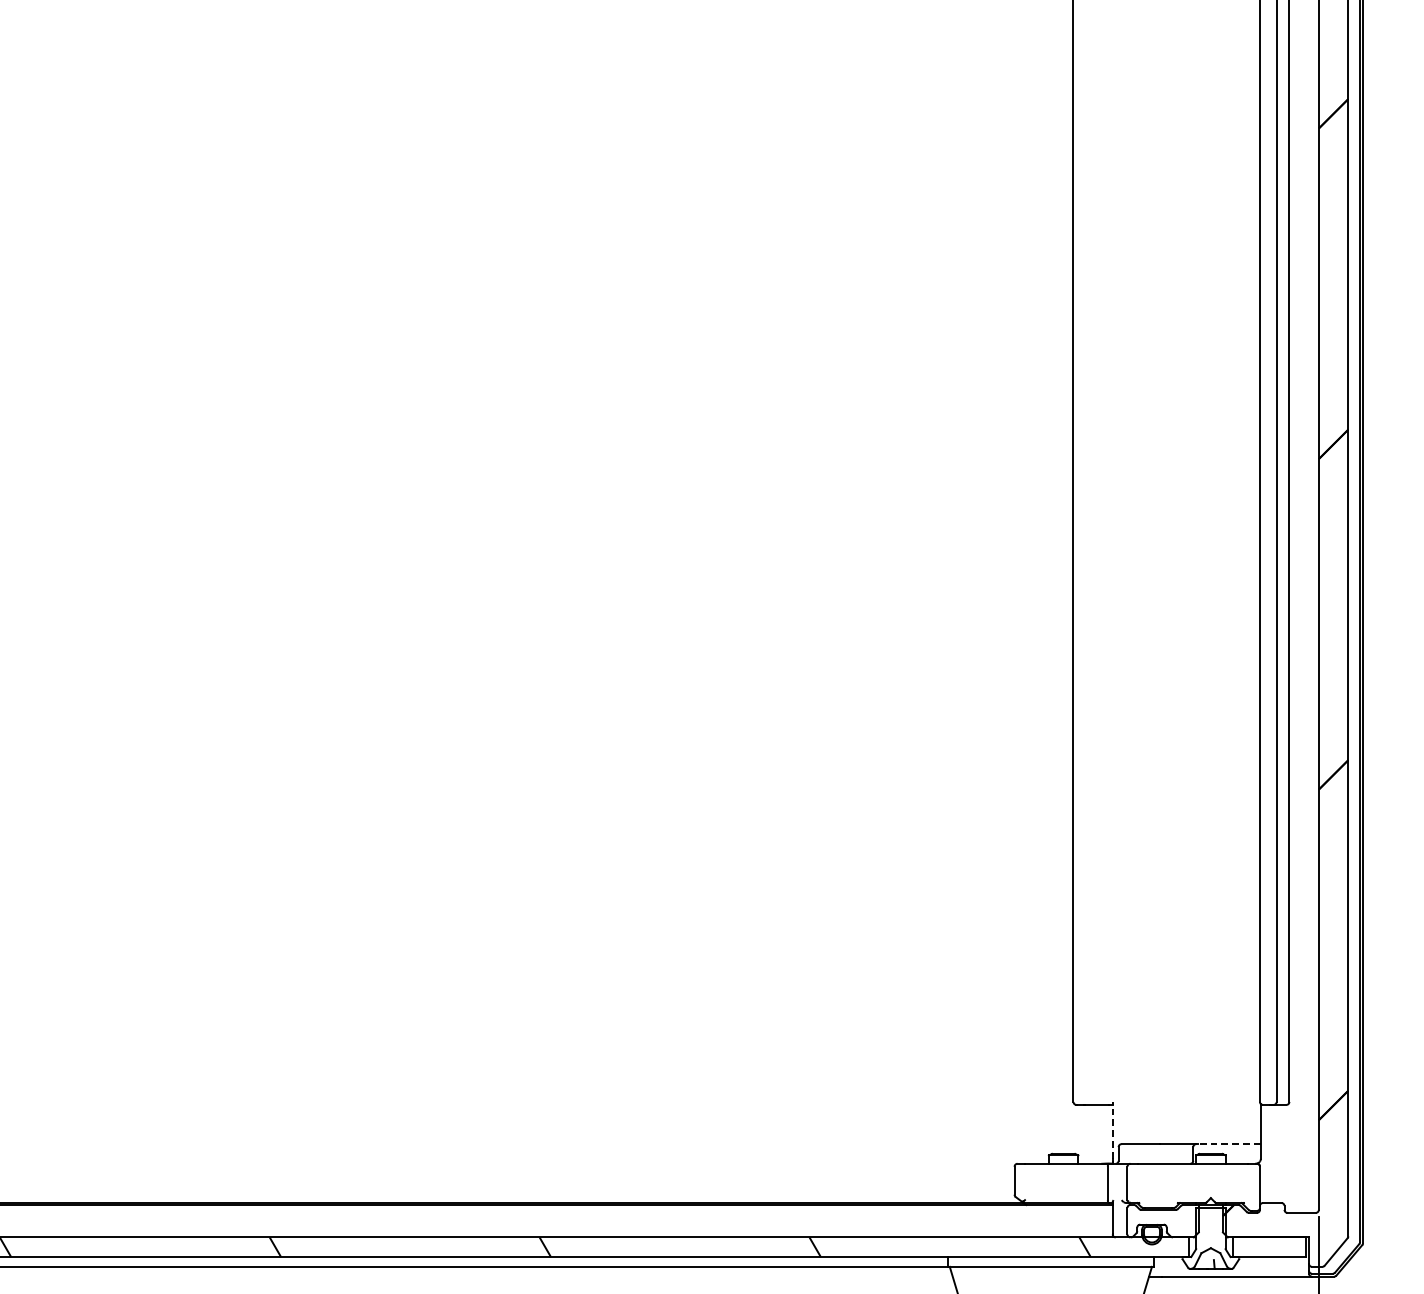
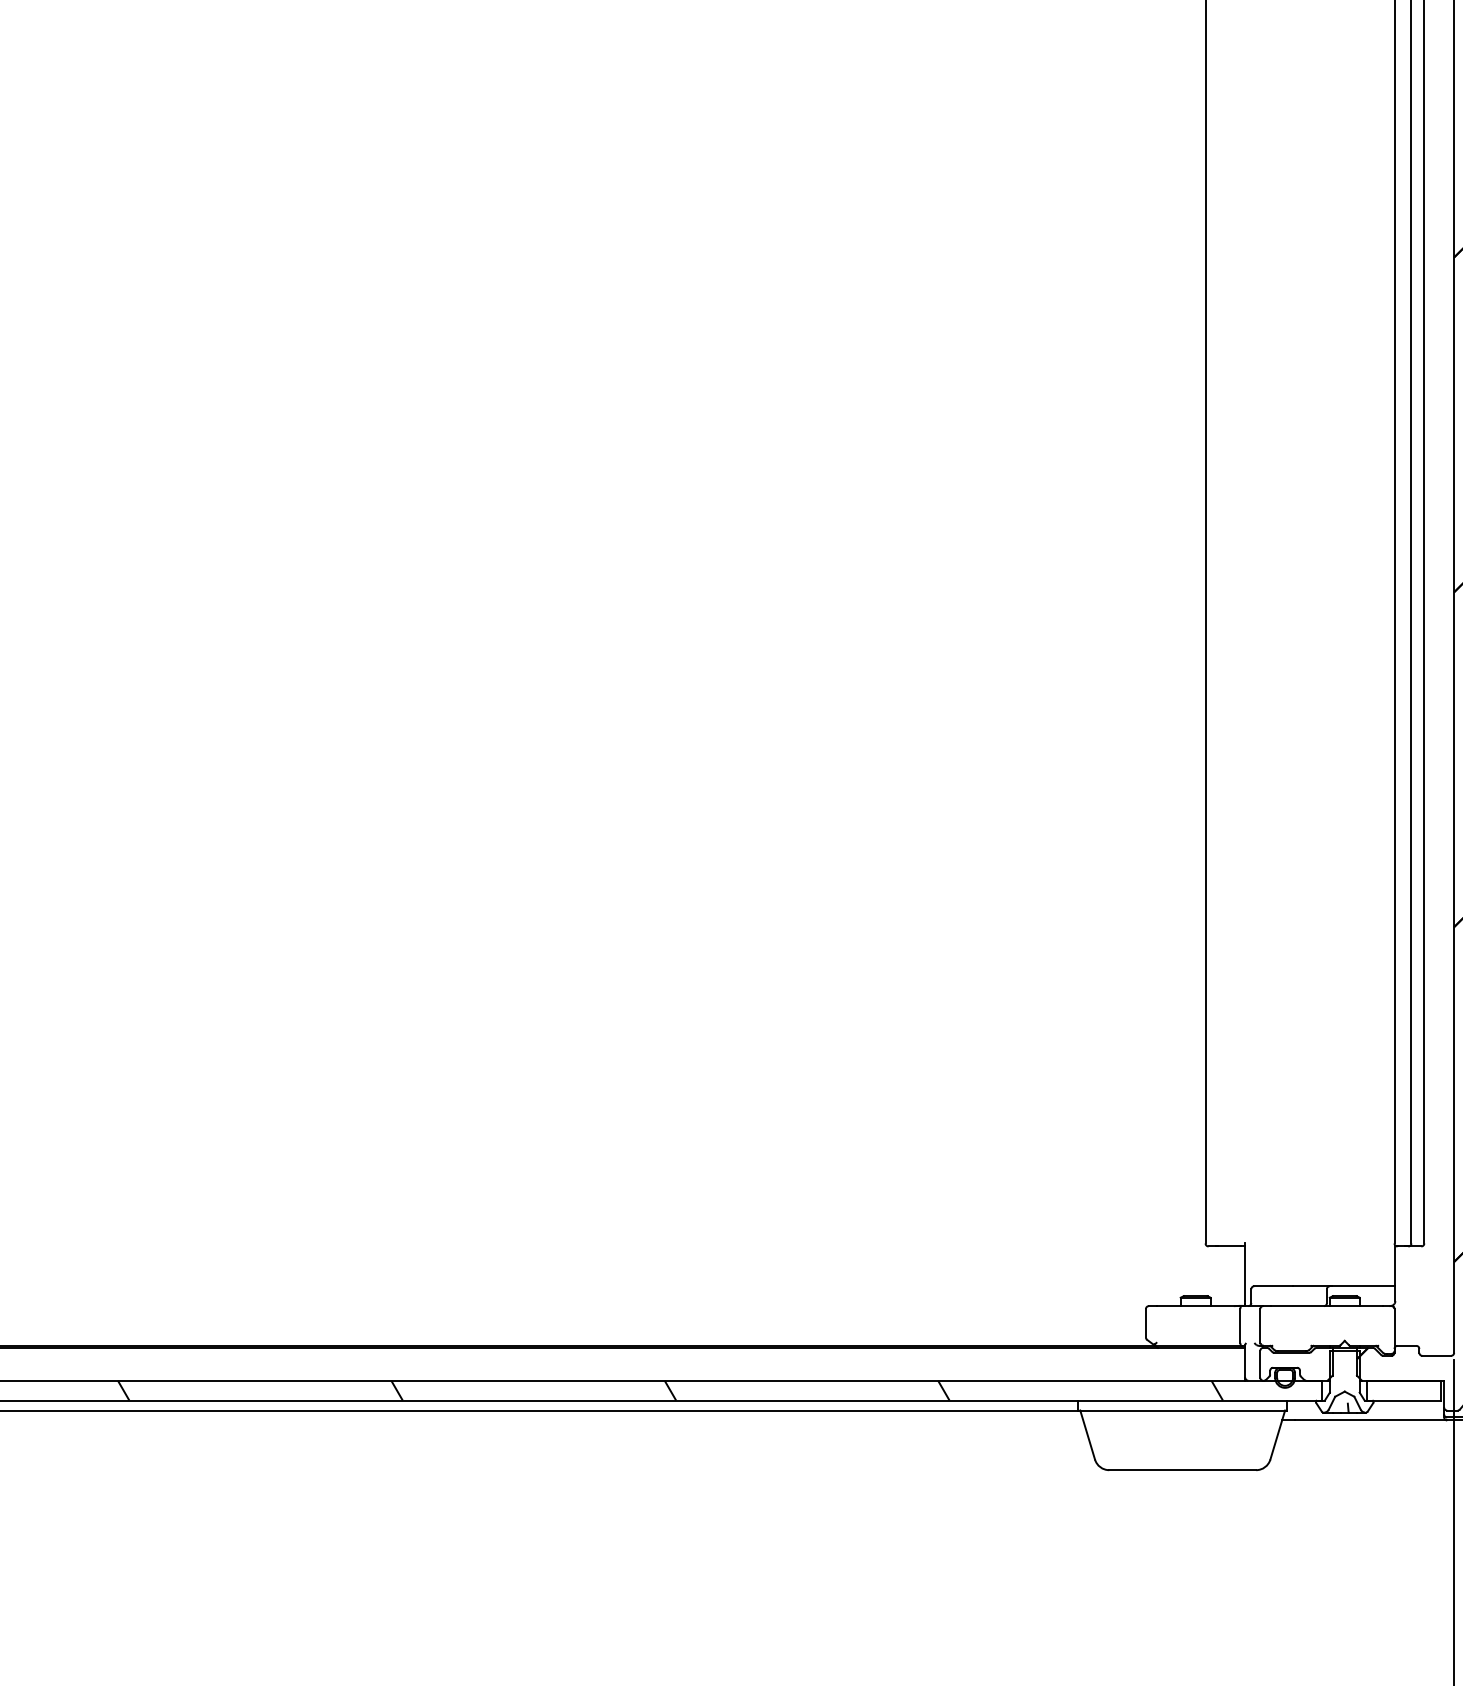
line: (1112, 1130) -> (1245, 1272), dashed -> solid
line: (1229, 1144) -> (1363, 1286), dashed -> solid

